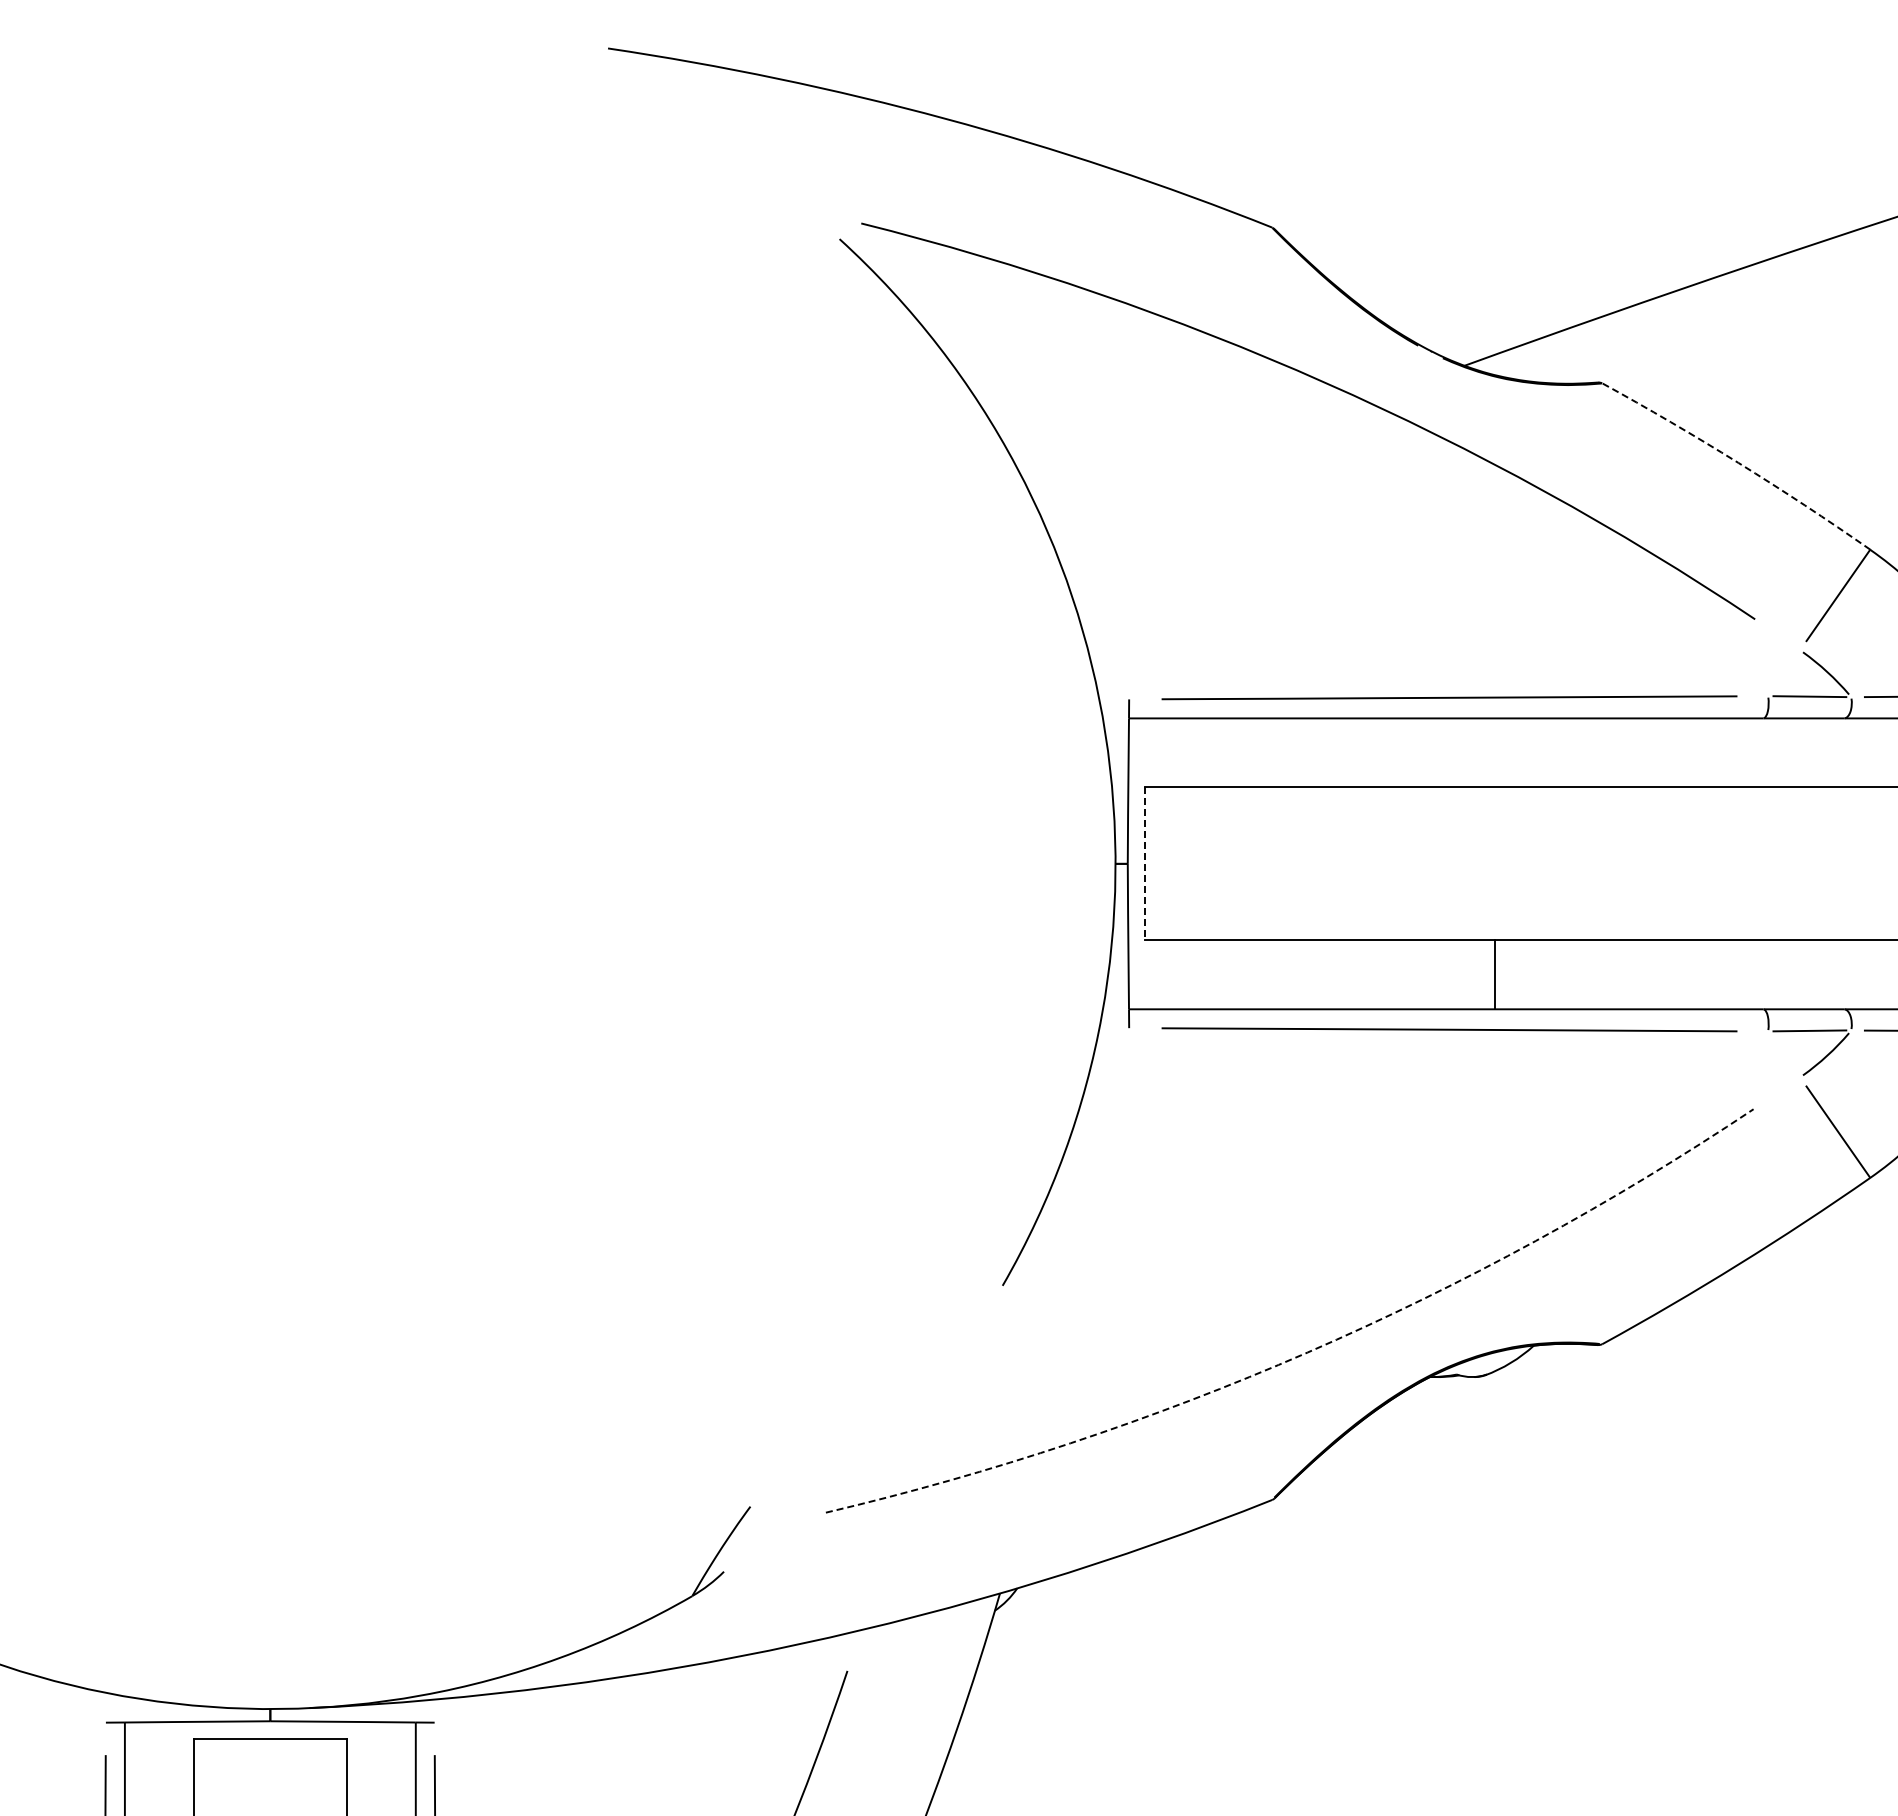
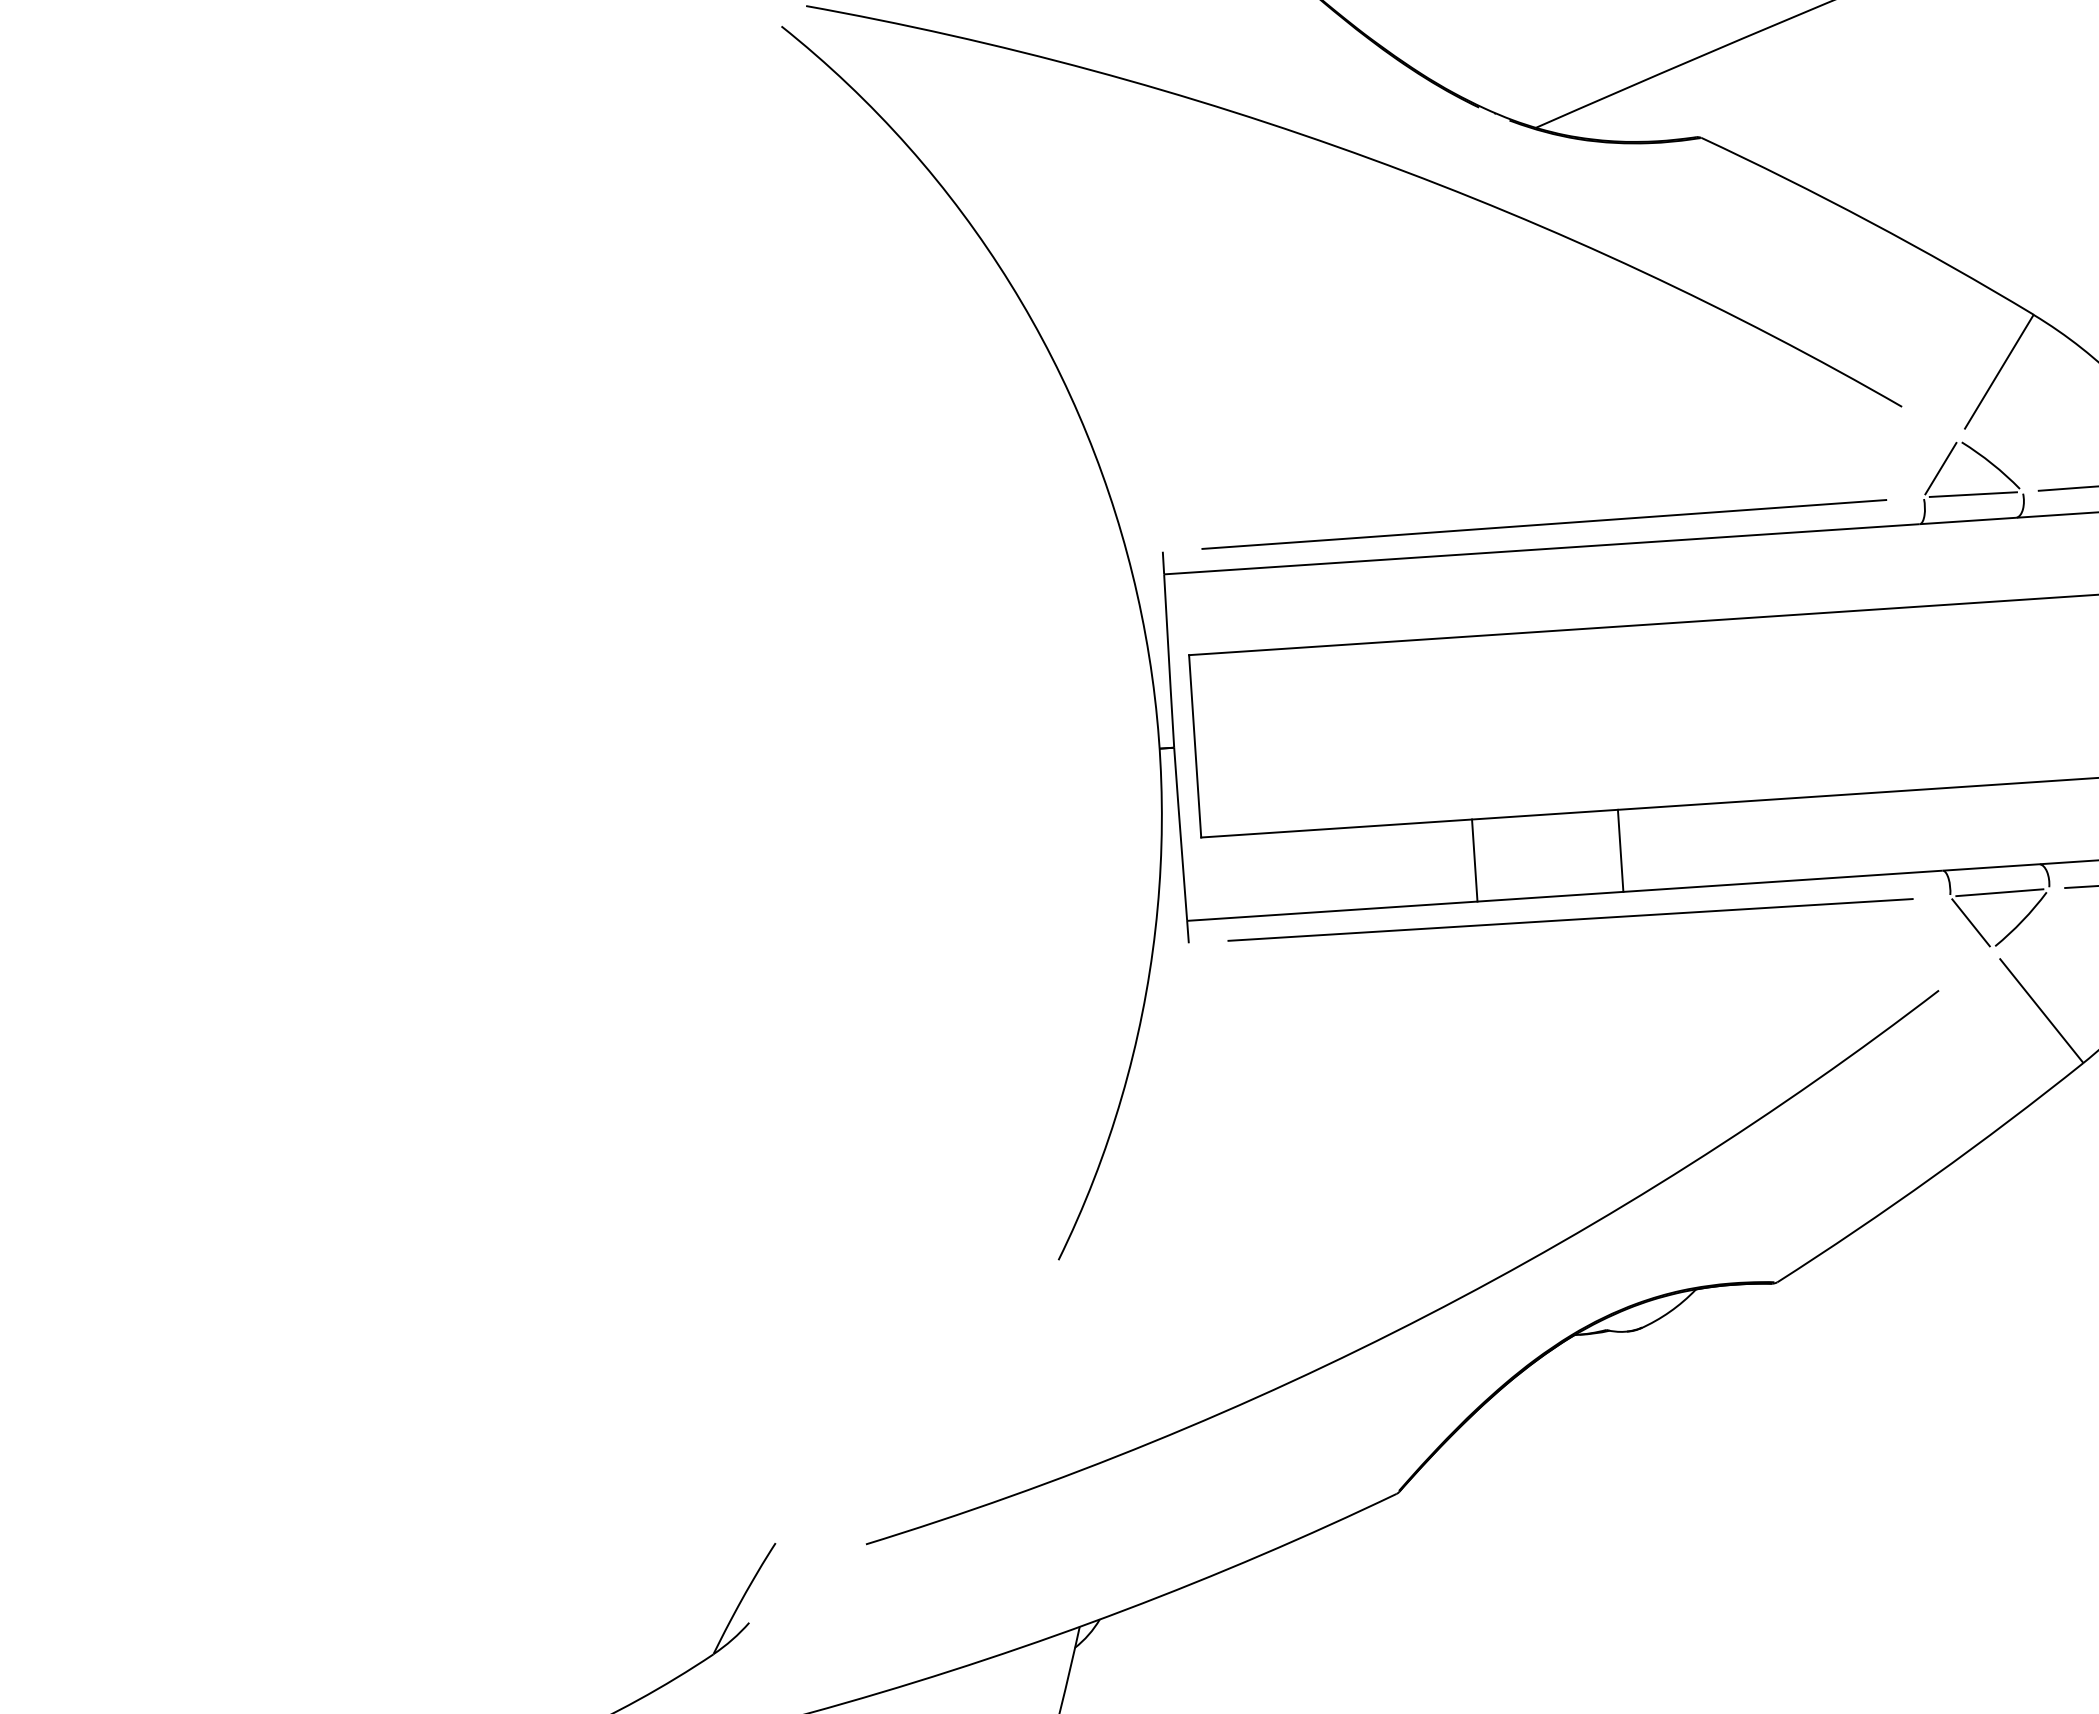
arc: (1738, 462) -> (1869, 221), dashed -> solid
line: (1783, 672) -> (1940, 467), added
line: (1145, 863) -> (1195, 745), dashed -> solid
line: (1372, 974) -> (1474, 860), added
line: (1783, 1054) -> (1970, 922), added
arc: (1307, 1352) -> (1426, 1315), dashed -> solid

